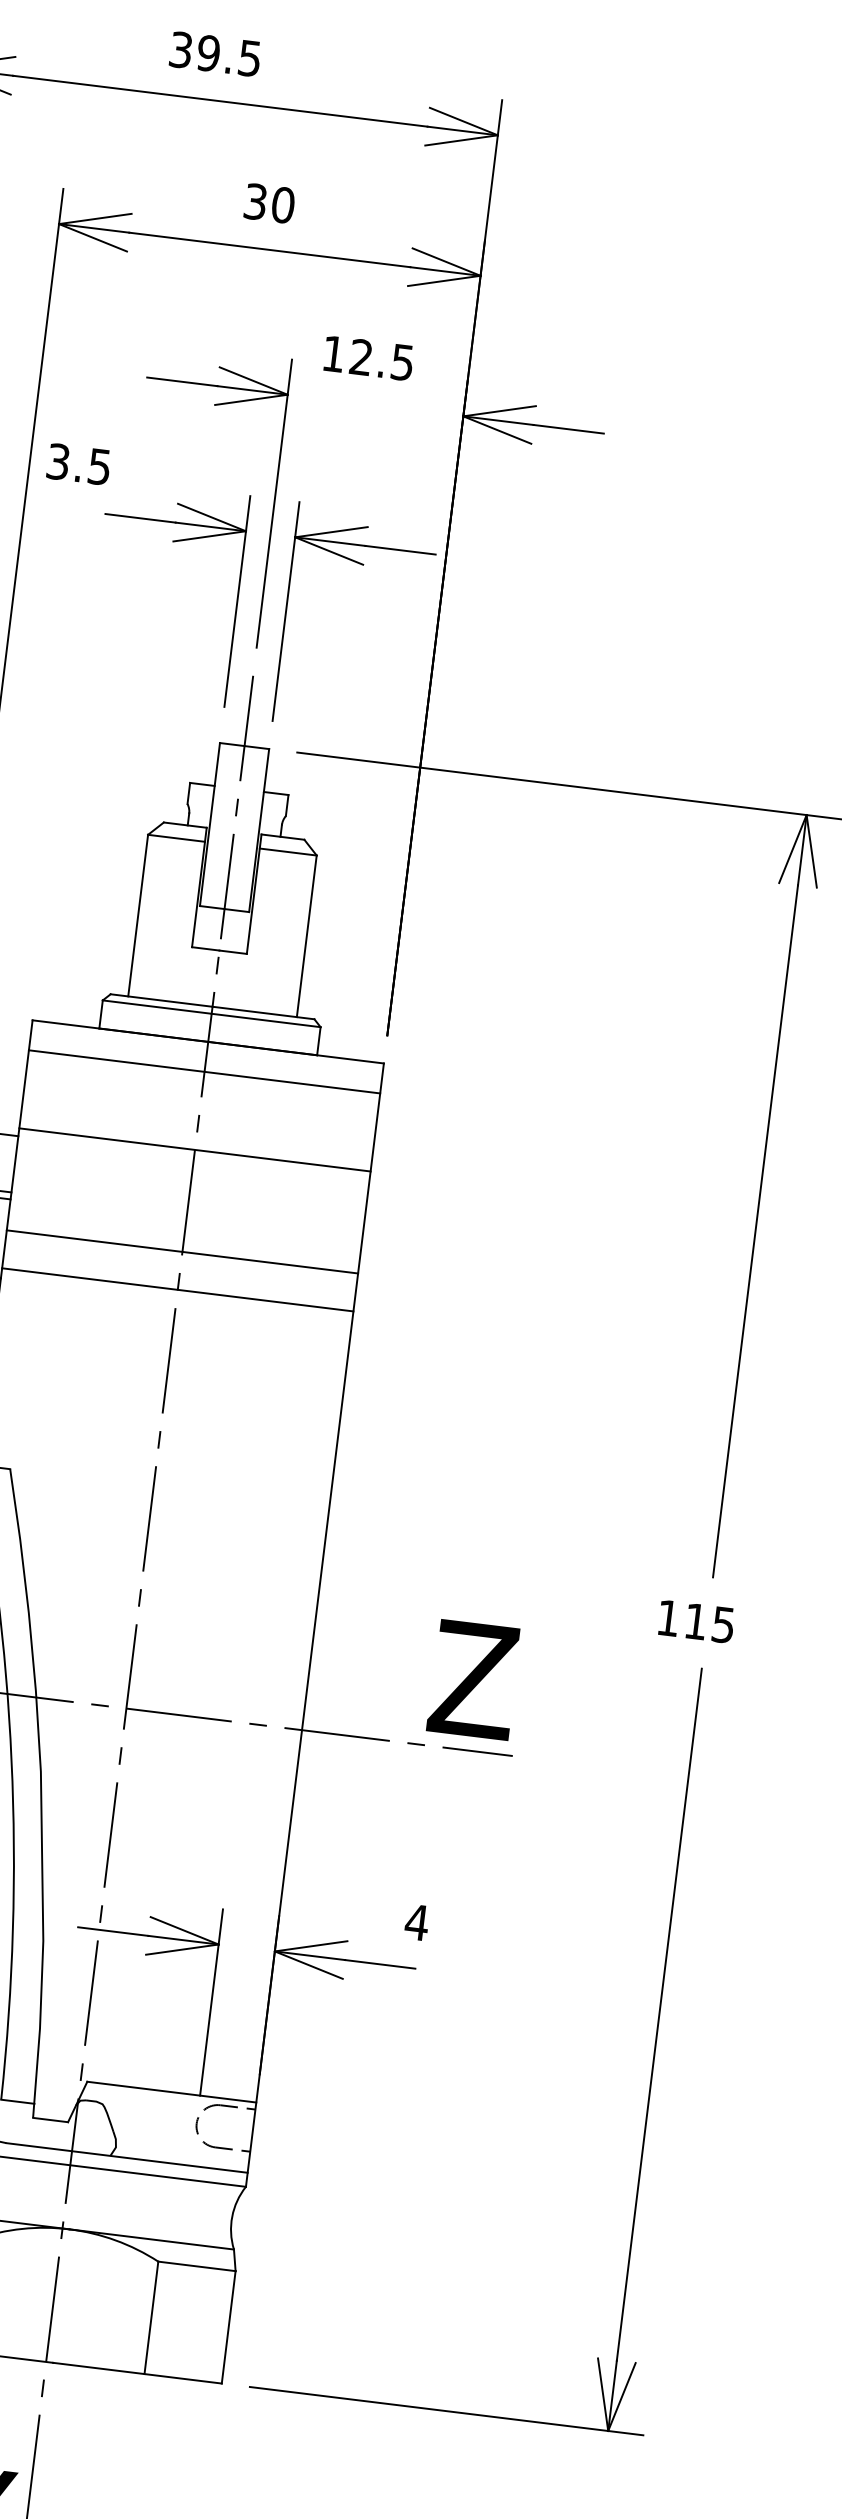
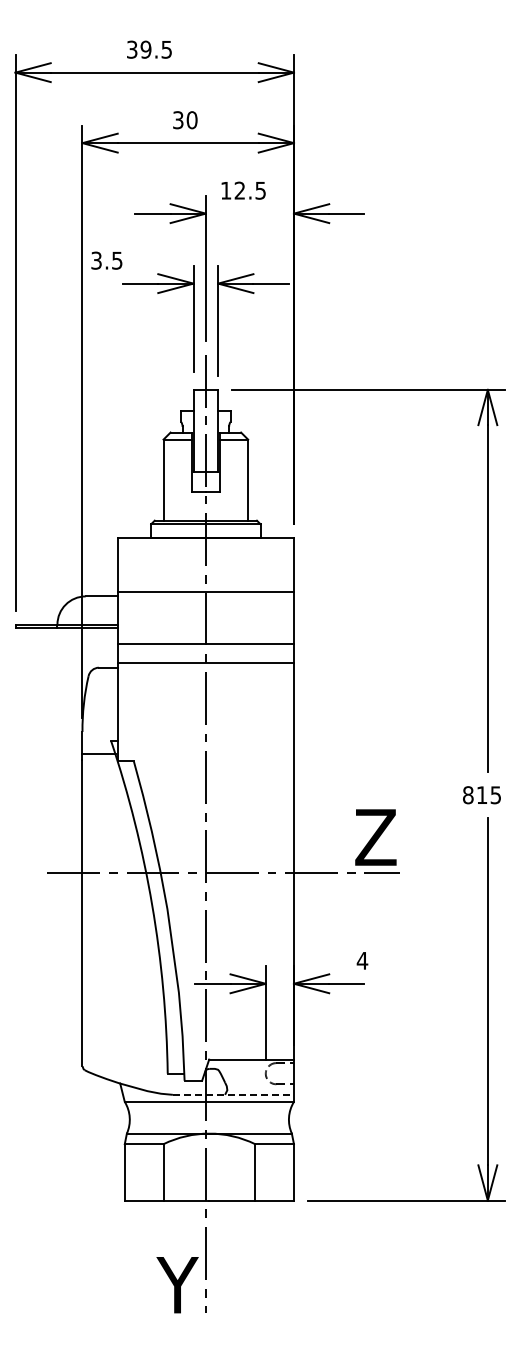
line: (203, 1072) -> (205, 553), removed
text: (668, 1618) -> (468, 795), 115 -> 815
line: (127, 2157) -> (233, 1094), solid -> dashed

